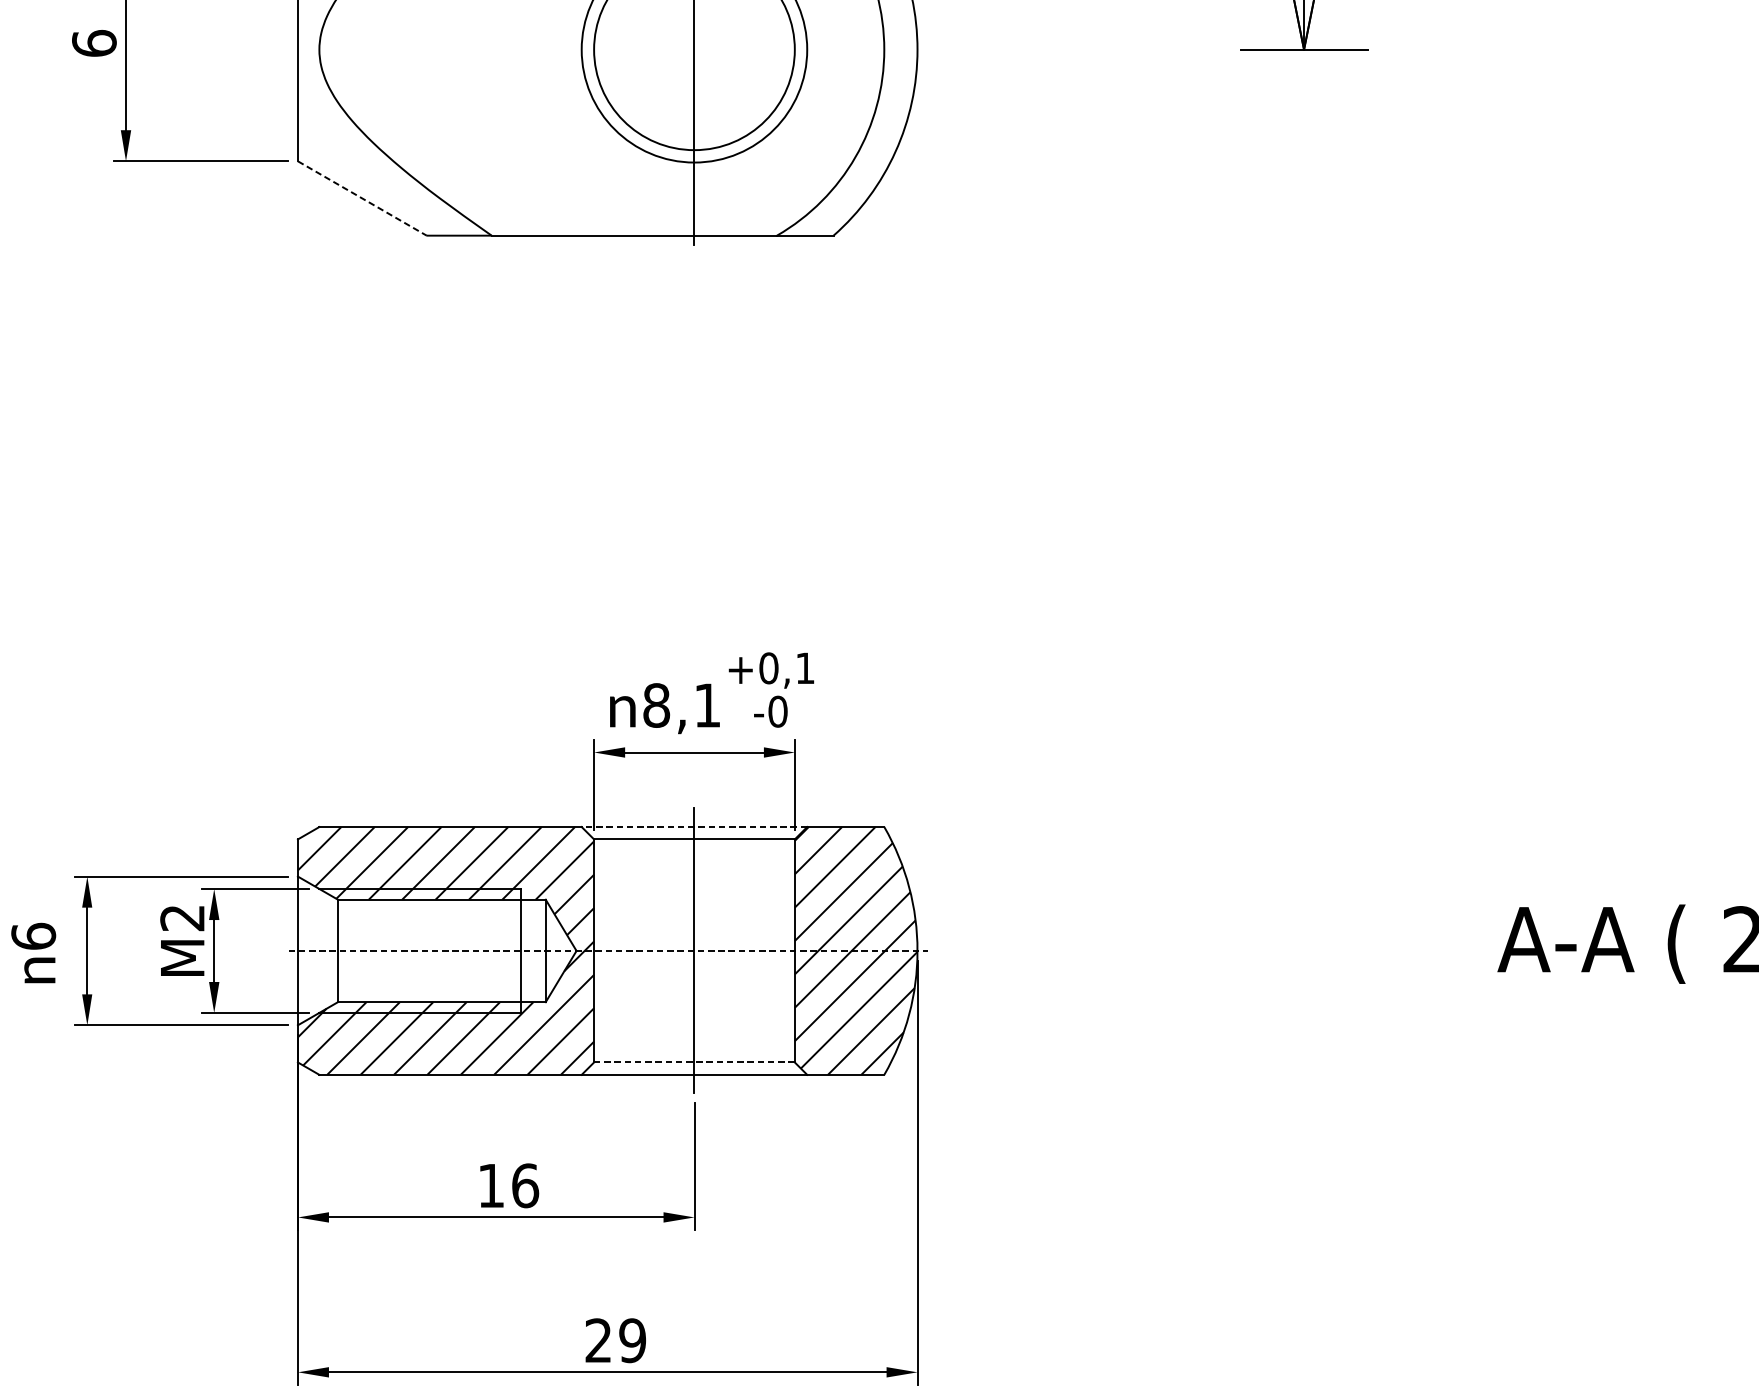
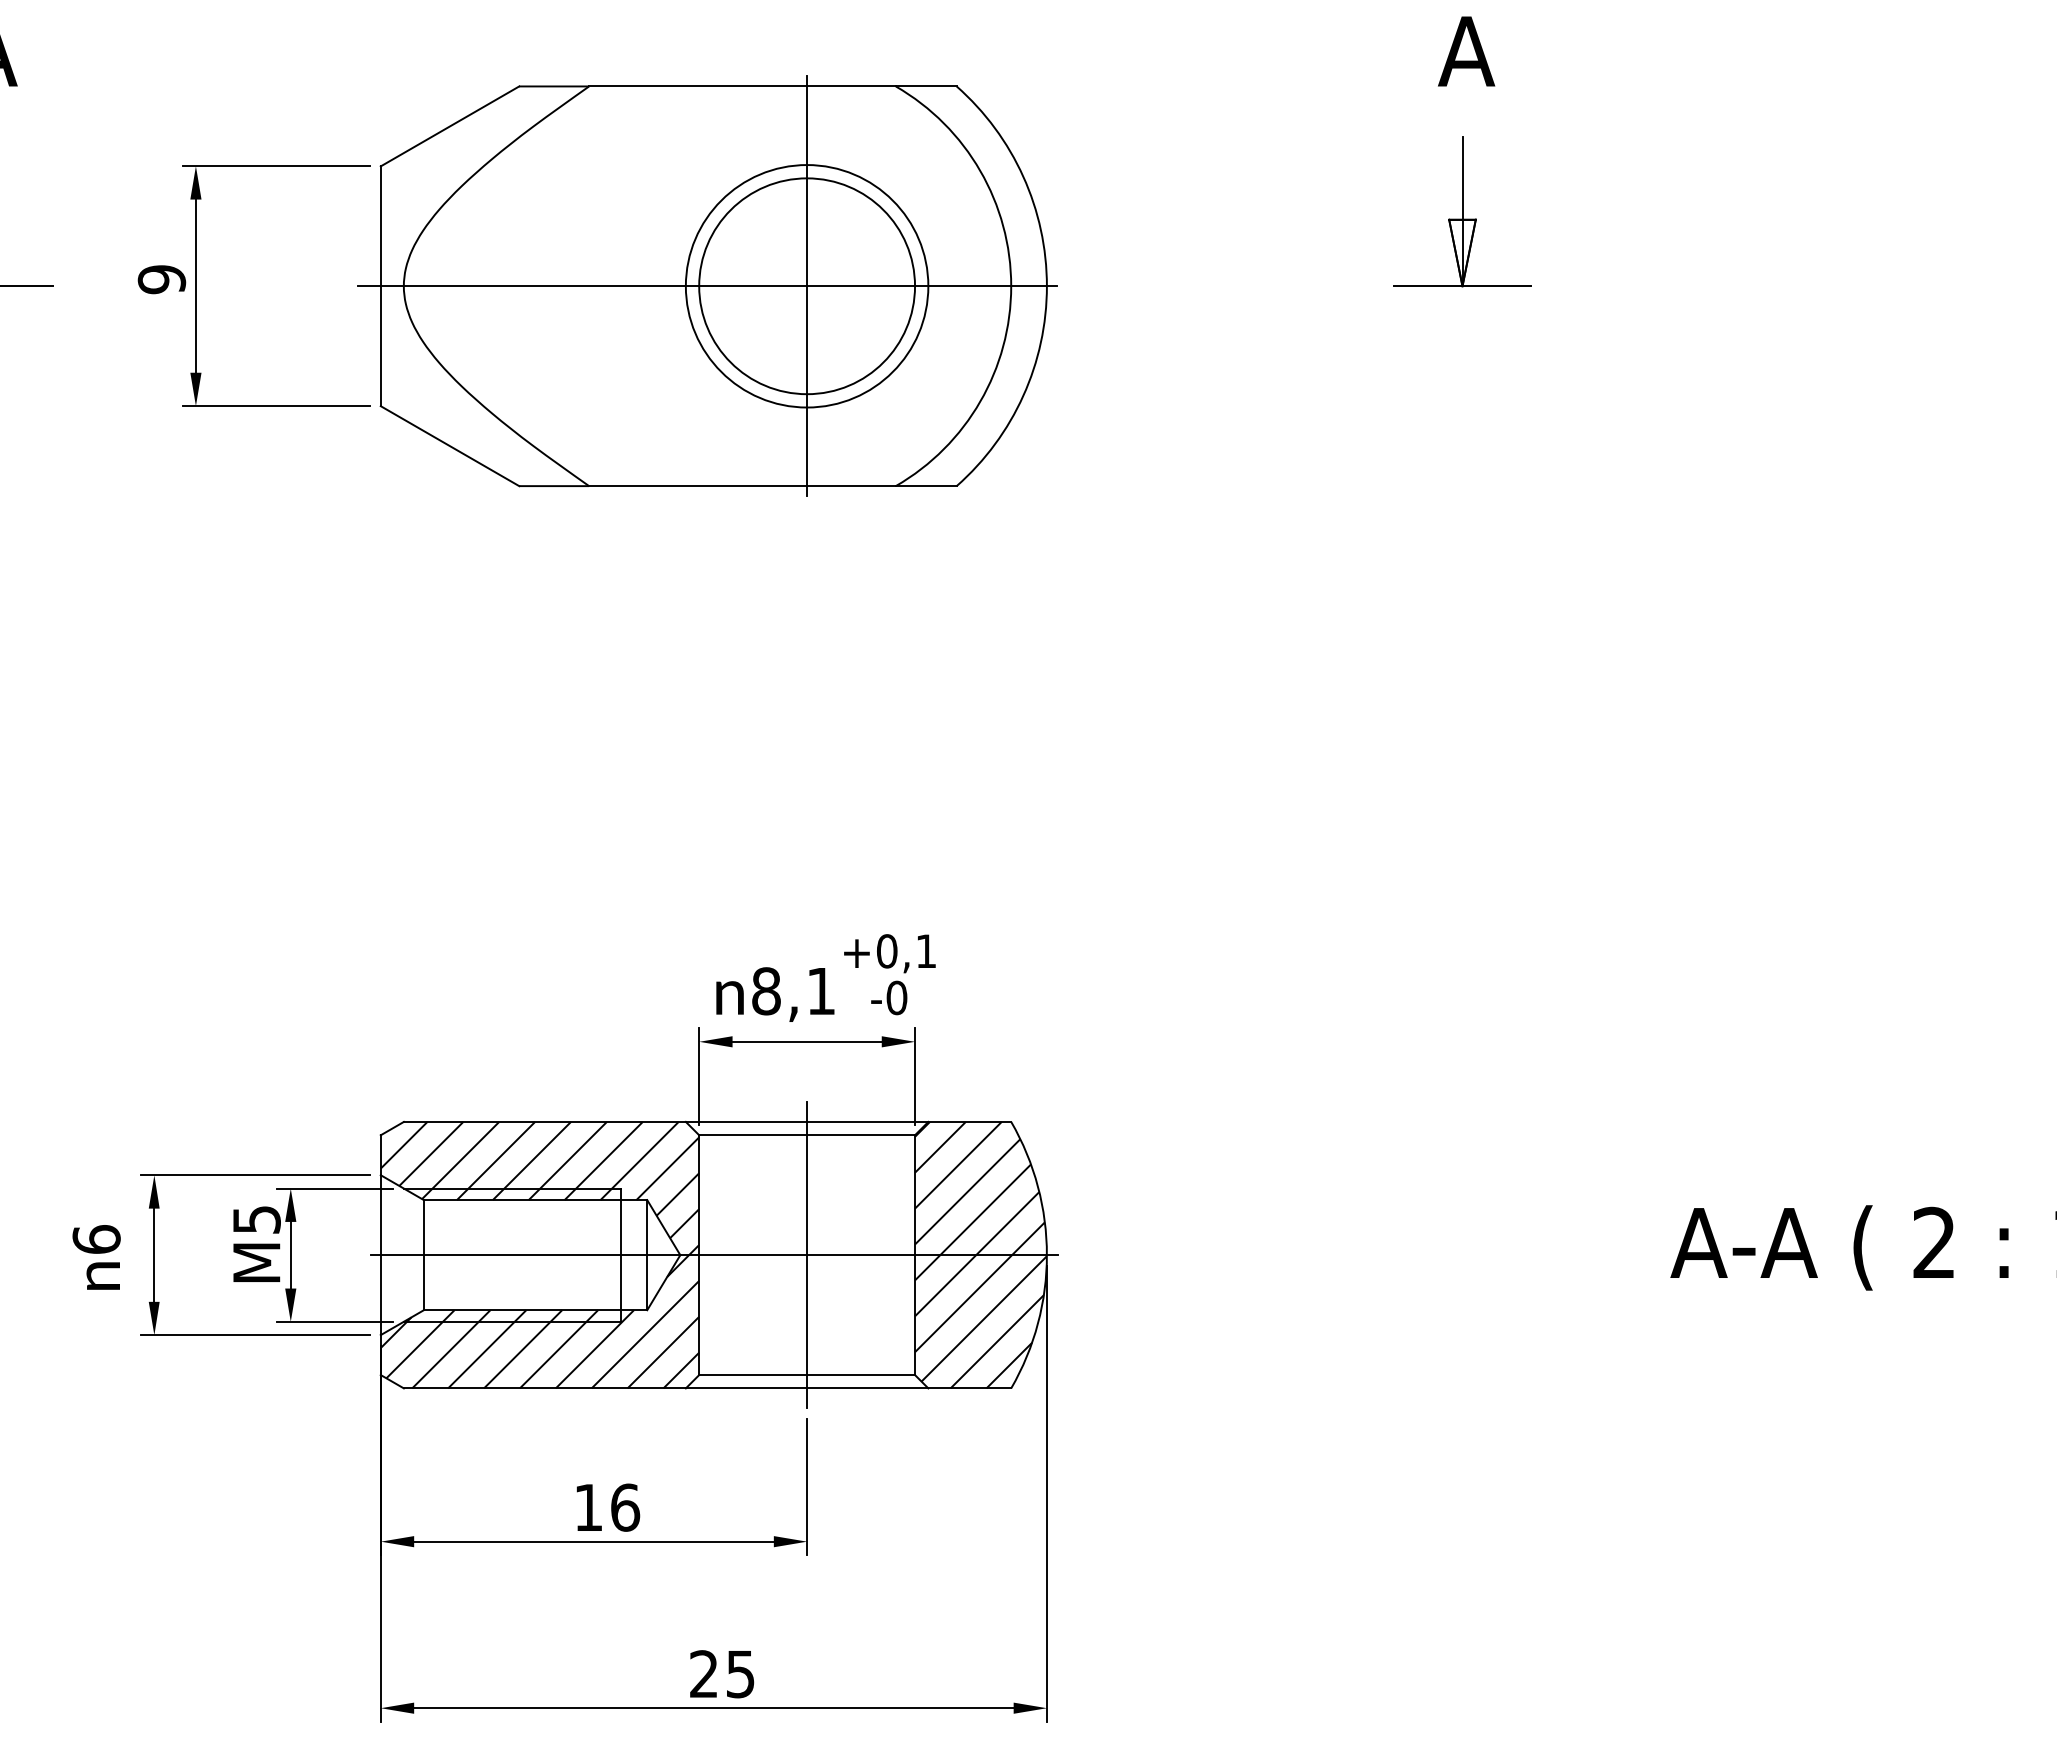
text: (93, 43) -> (161, 279), 6 -> 9
line: (601, 49) -> (707, 286), added
line: (362, 198) -> (450, 446), dashed -> solid
line: (693, 826) -> (806, 1121), dashed -> solid
text: (182, 917) -> (256, 1219), 2 -> 5
line: (608, 951) -> (714, 1255), dashed -> solid
line: (694, 1062) -> (807, 1375), dashed -> solid
text: (632, 1340) -> (740, 1674), 29 -> 25

